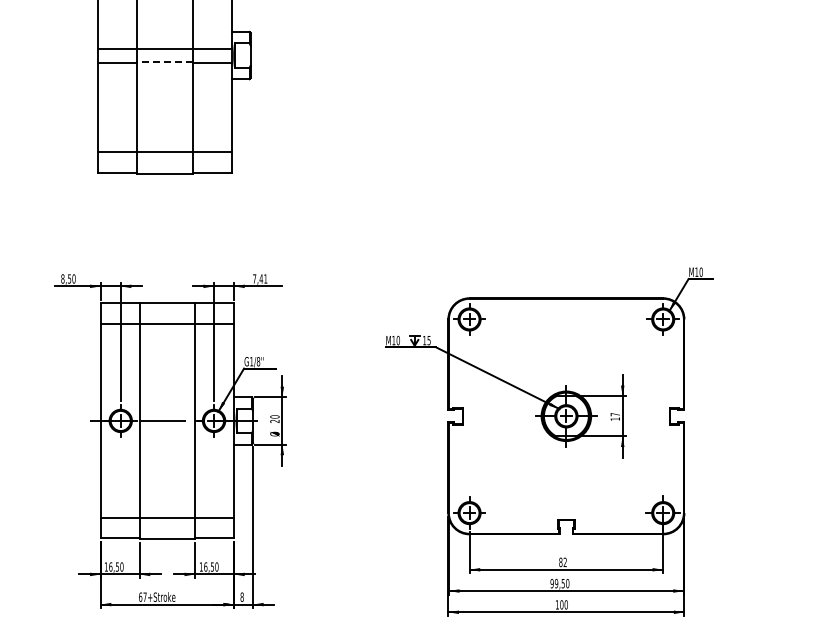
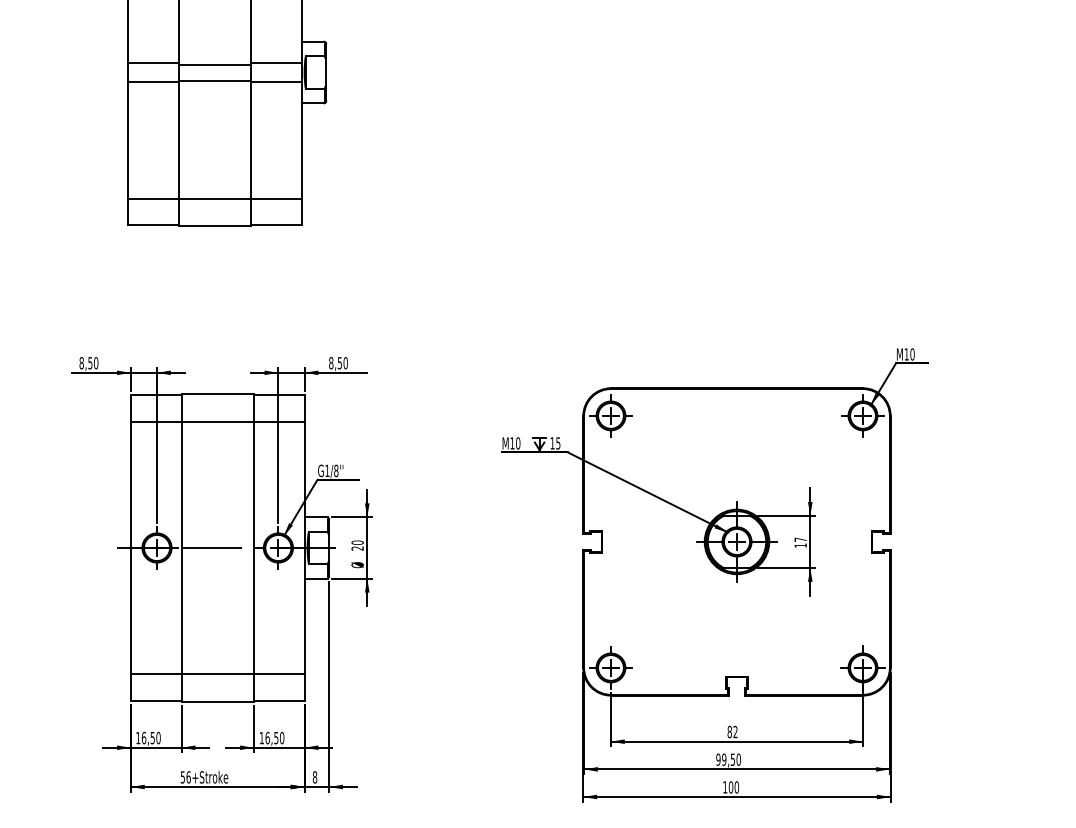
line: (165, 61) -> (215, 80), dashed -> solid
text: (260, 278) -> (338, 362), 7,41 -> 8,50
text: (142, 596) -> (185, 776), 67+Stroke -> 56+Stroke

